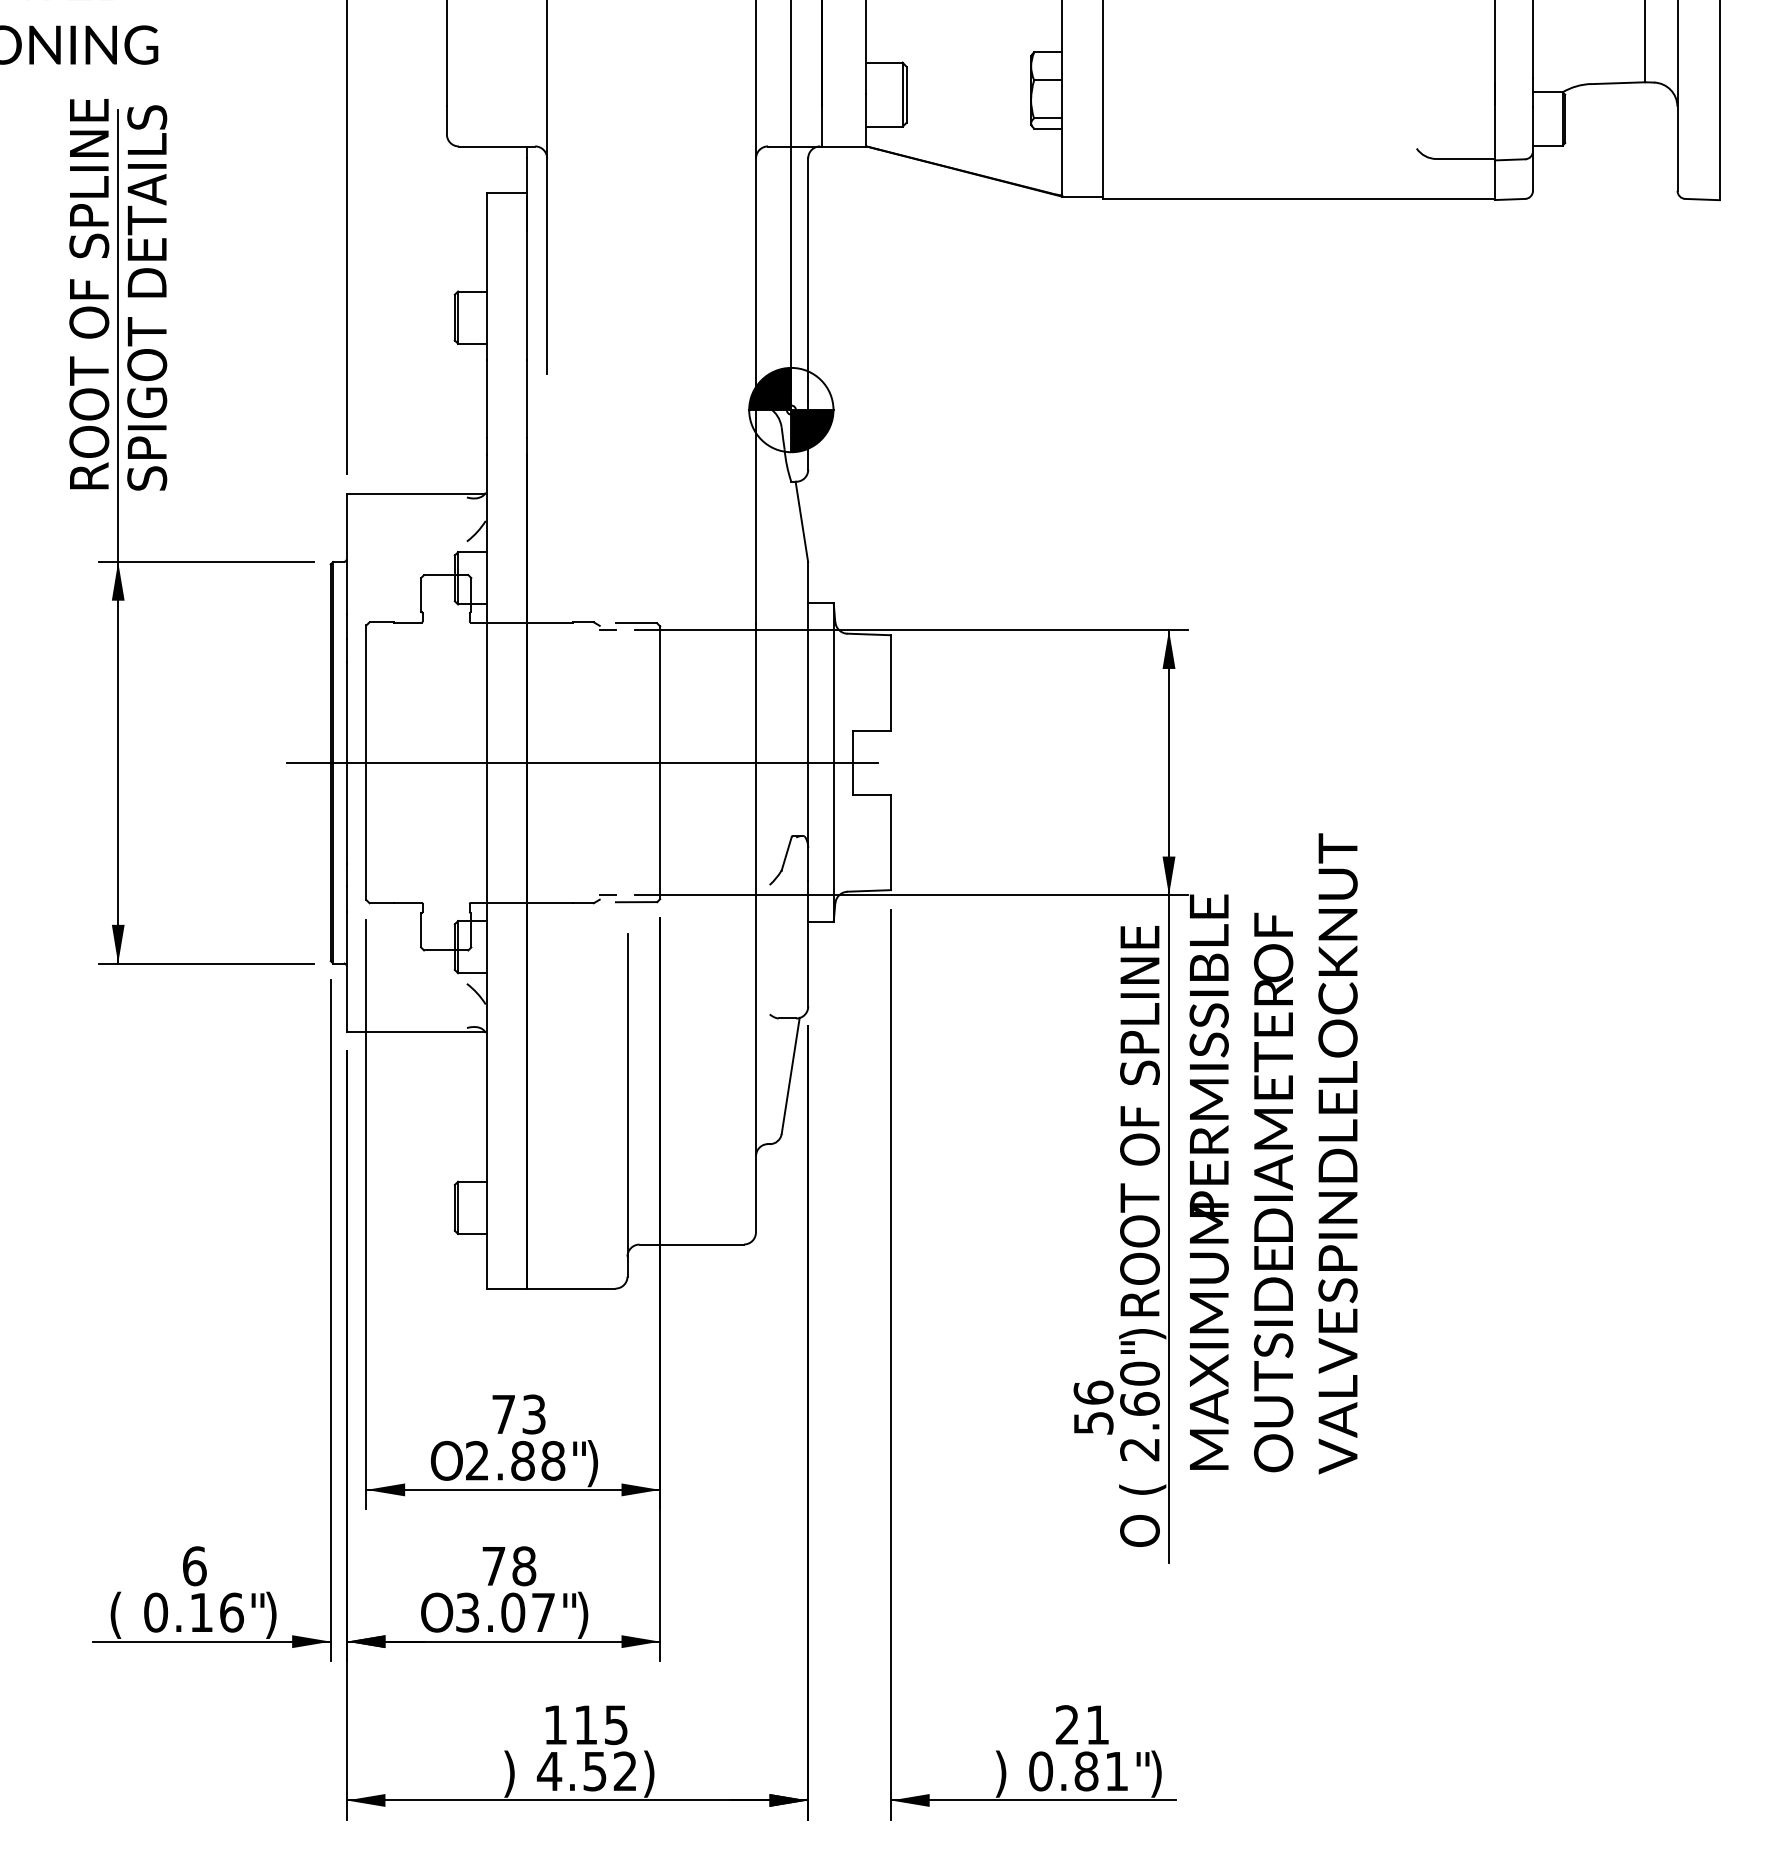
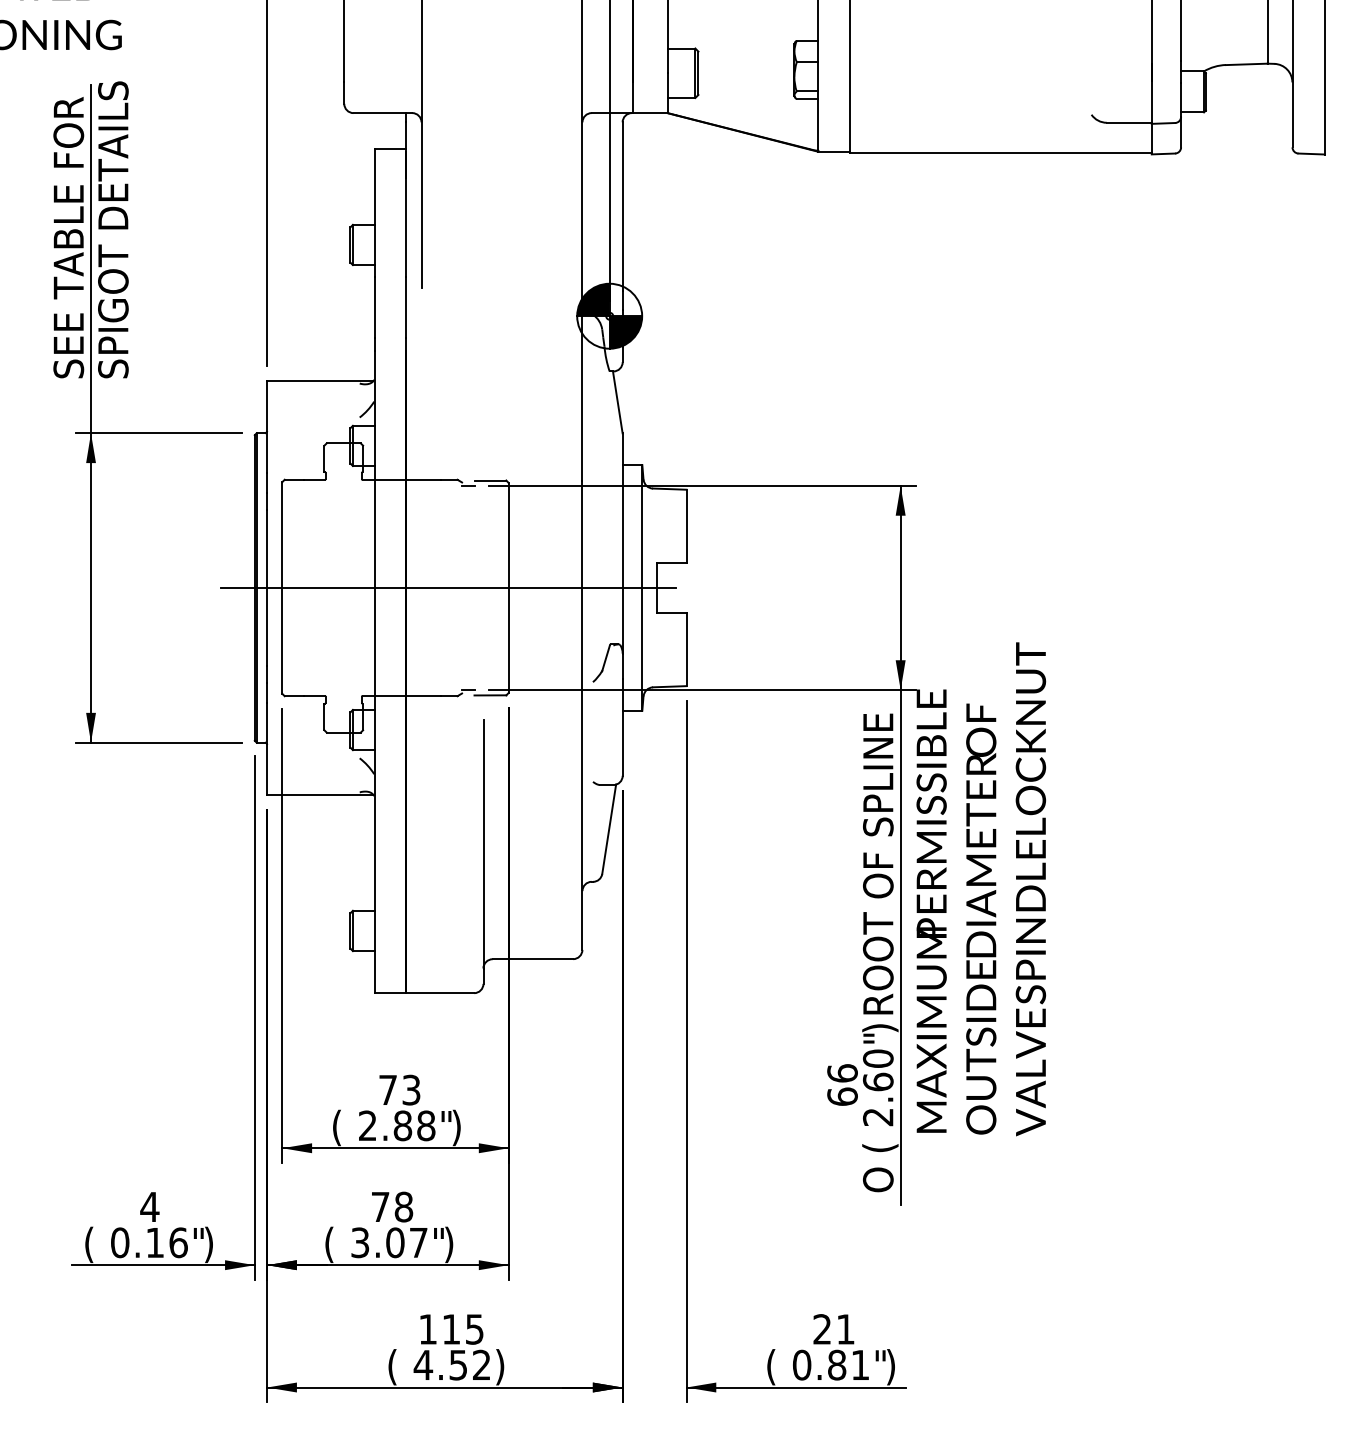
text: (89, 294) -> (68, 227), ROOT OF SPLINE -> SEE TABLE FOR
text: (1093, 1422) -> (842, 1096), 56 -> 66
text: (446, 1463) -> (343, 1127), O -> (
text: (194, 1566) -> (149, 1207), 6 -> 4
text: (437, 1614) -> (337, 1244), O -> (
text: (509, 1773) -> (392, 1366), ) -> (
text: (1000, 1773) -> (770, 1366), ) -> (

